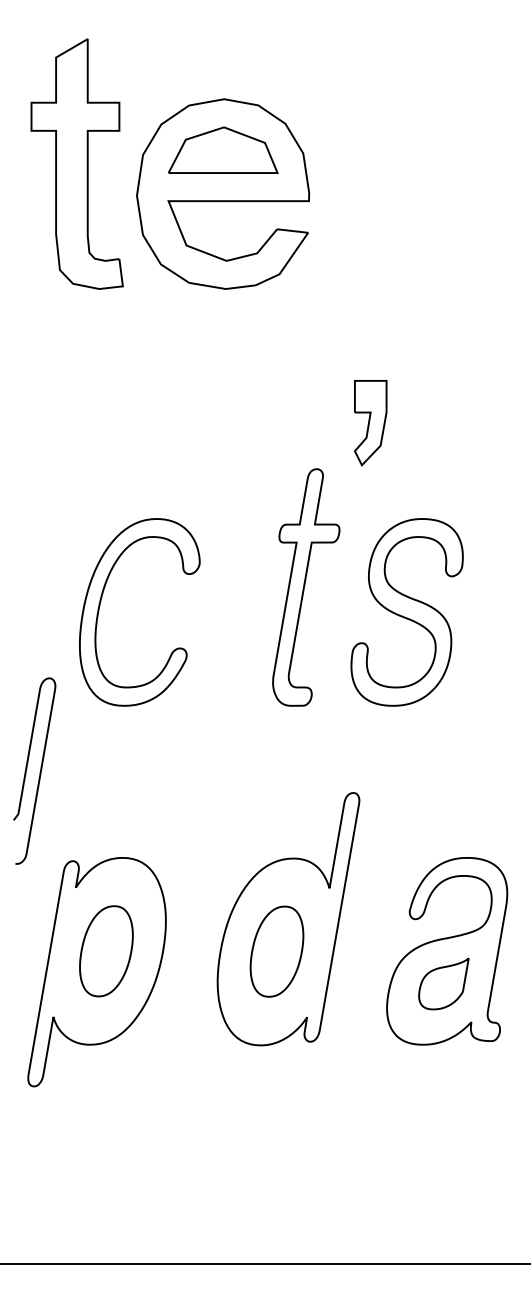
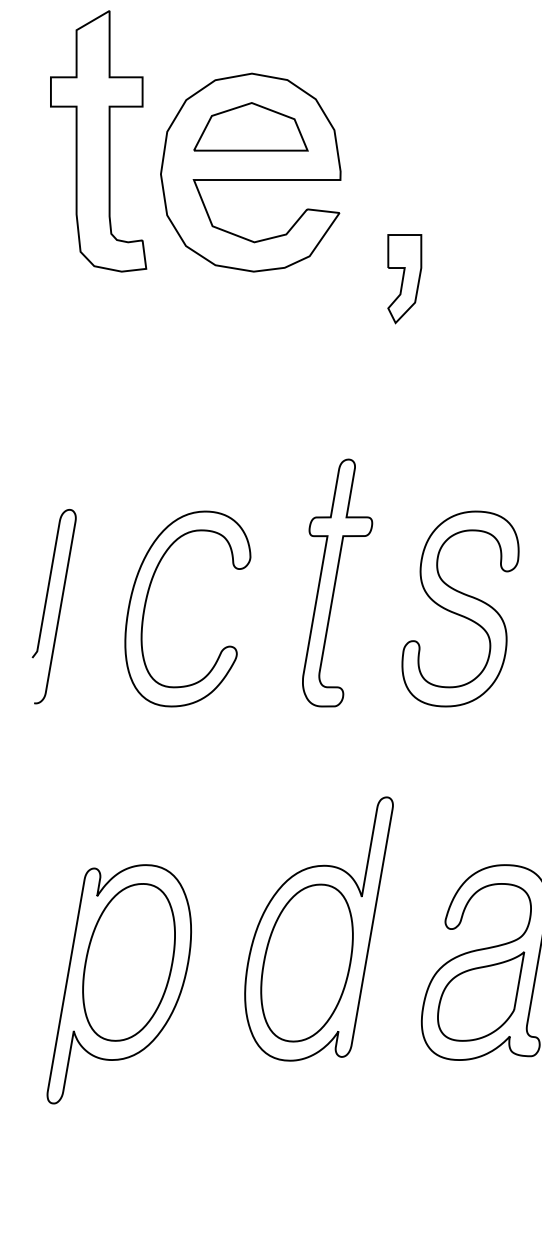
part: (370, 423) -> (404, 279), moved
part: (100, 606) -> (146, 602), moved
part: (406, 612) -> (459, 609), moved
curve: (39, 772) -> (59, 608), moved
part: (106, 951) -> (129, 962), size x1.67
part: (276, 951) -> (306, 962), size x1.67
part: (443, 983) -> (480, 996), size x1.67

